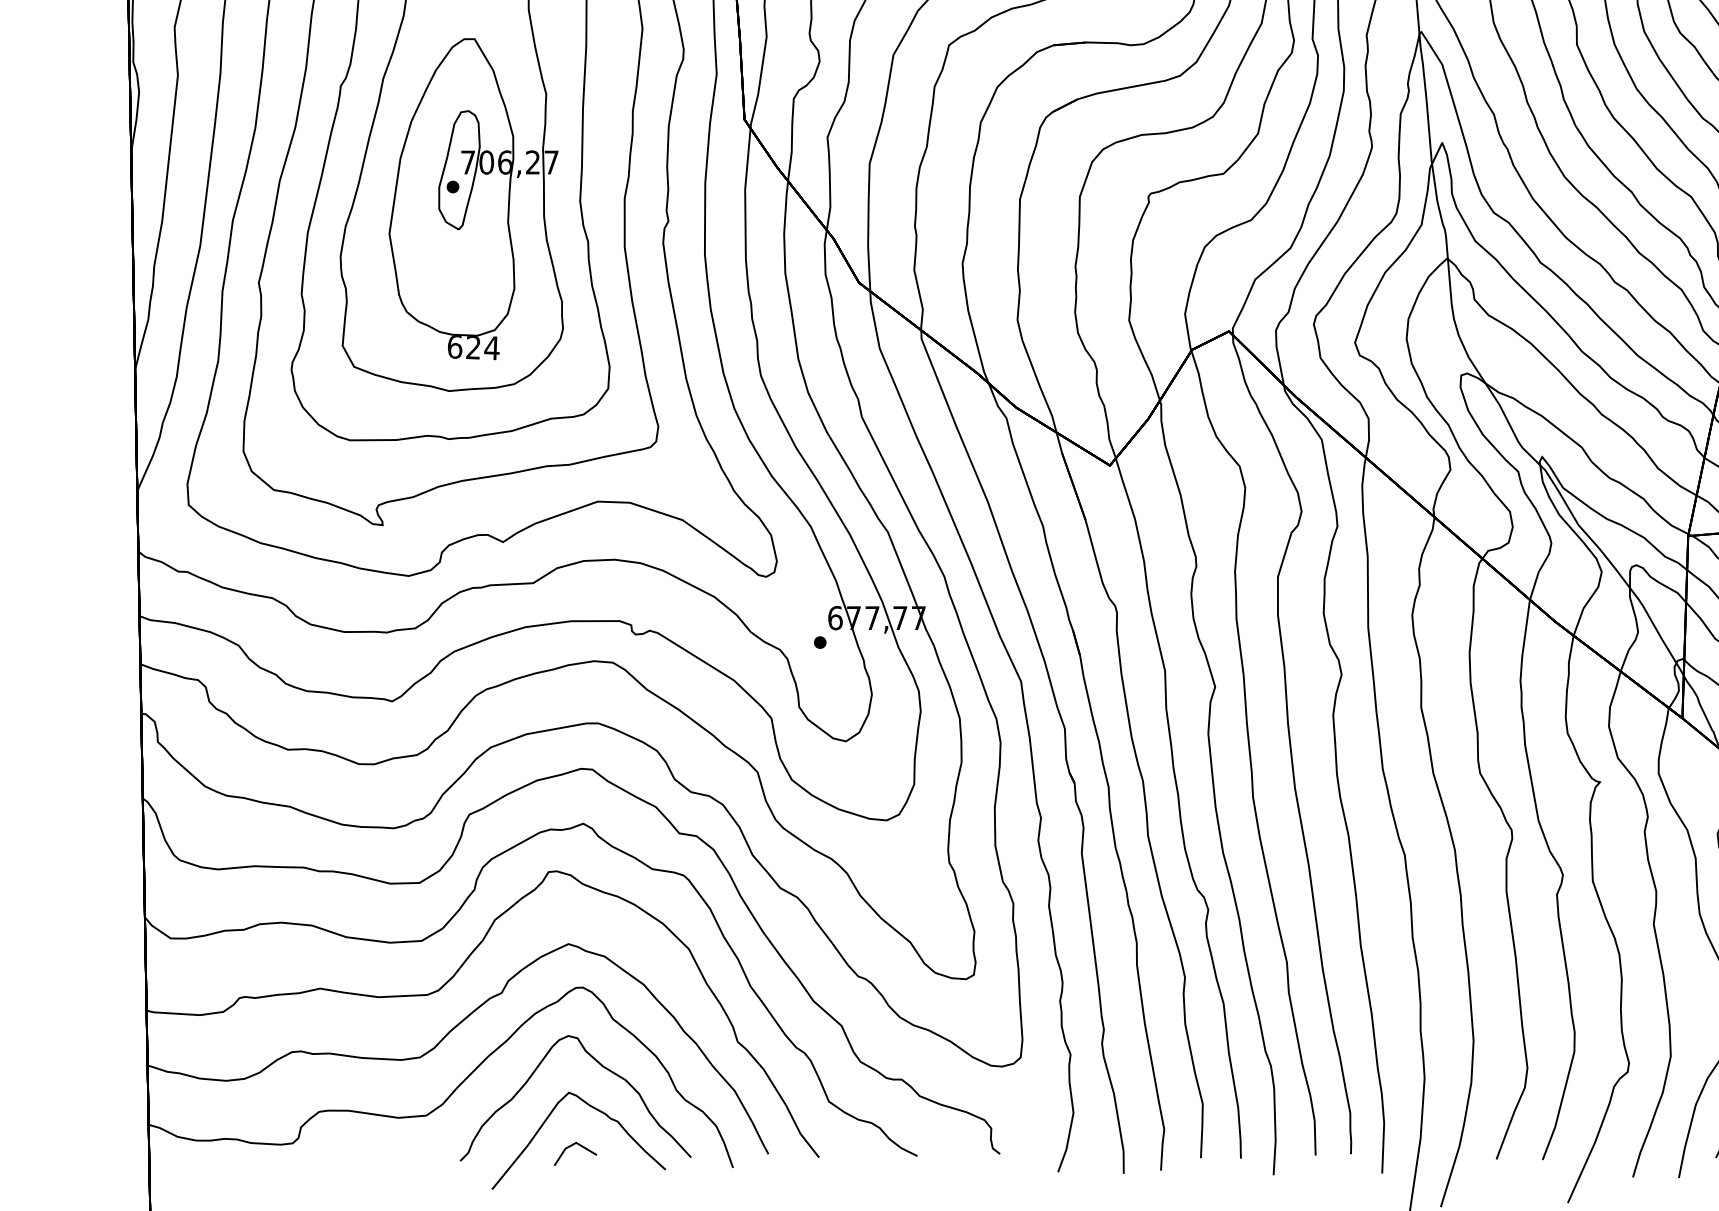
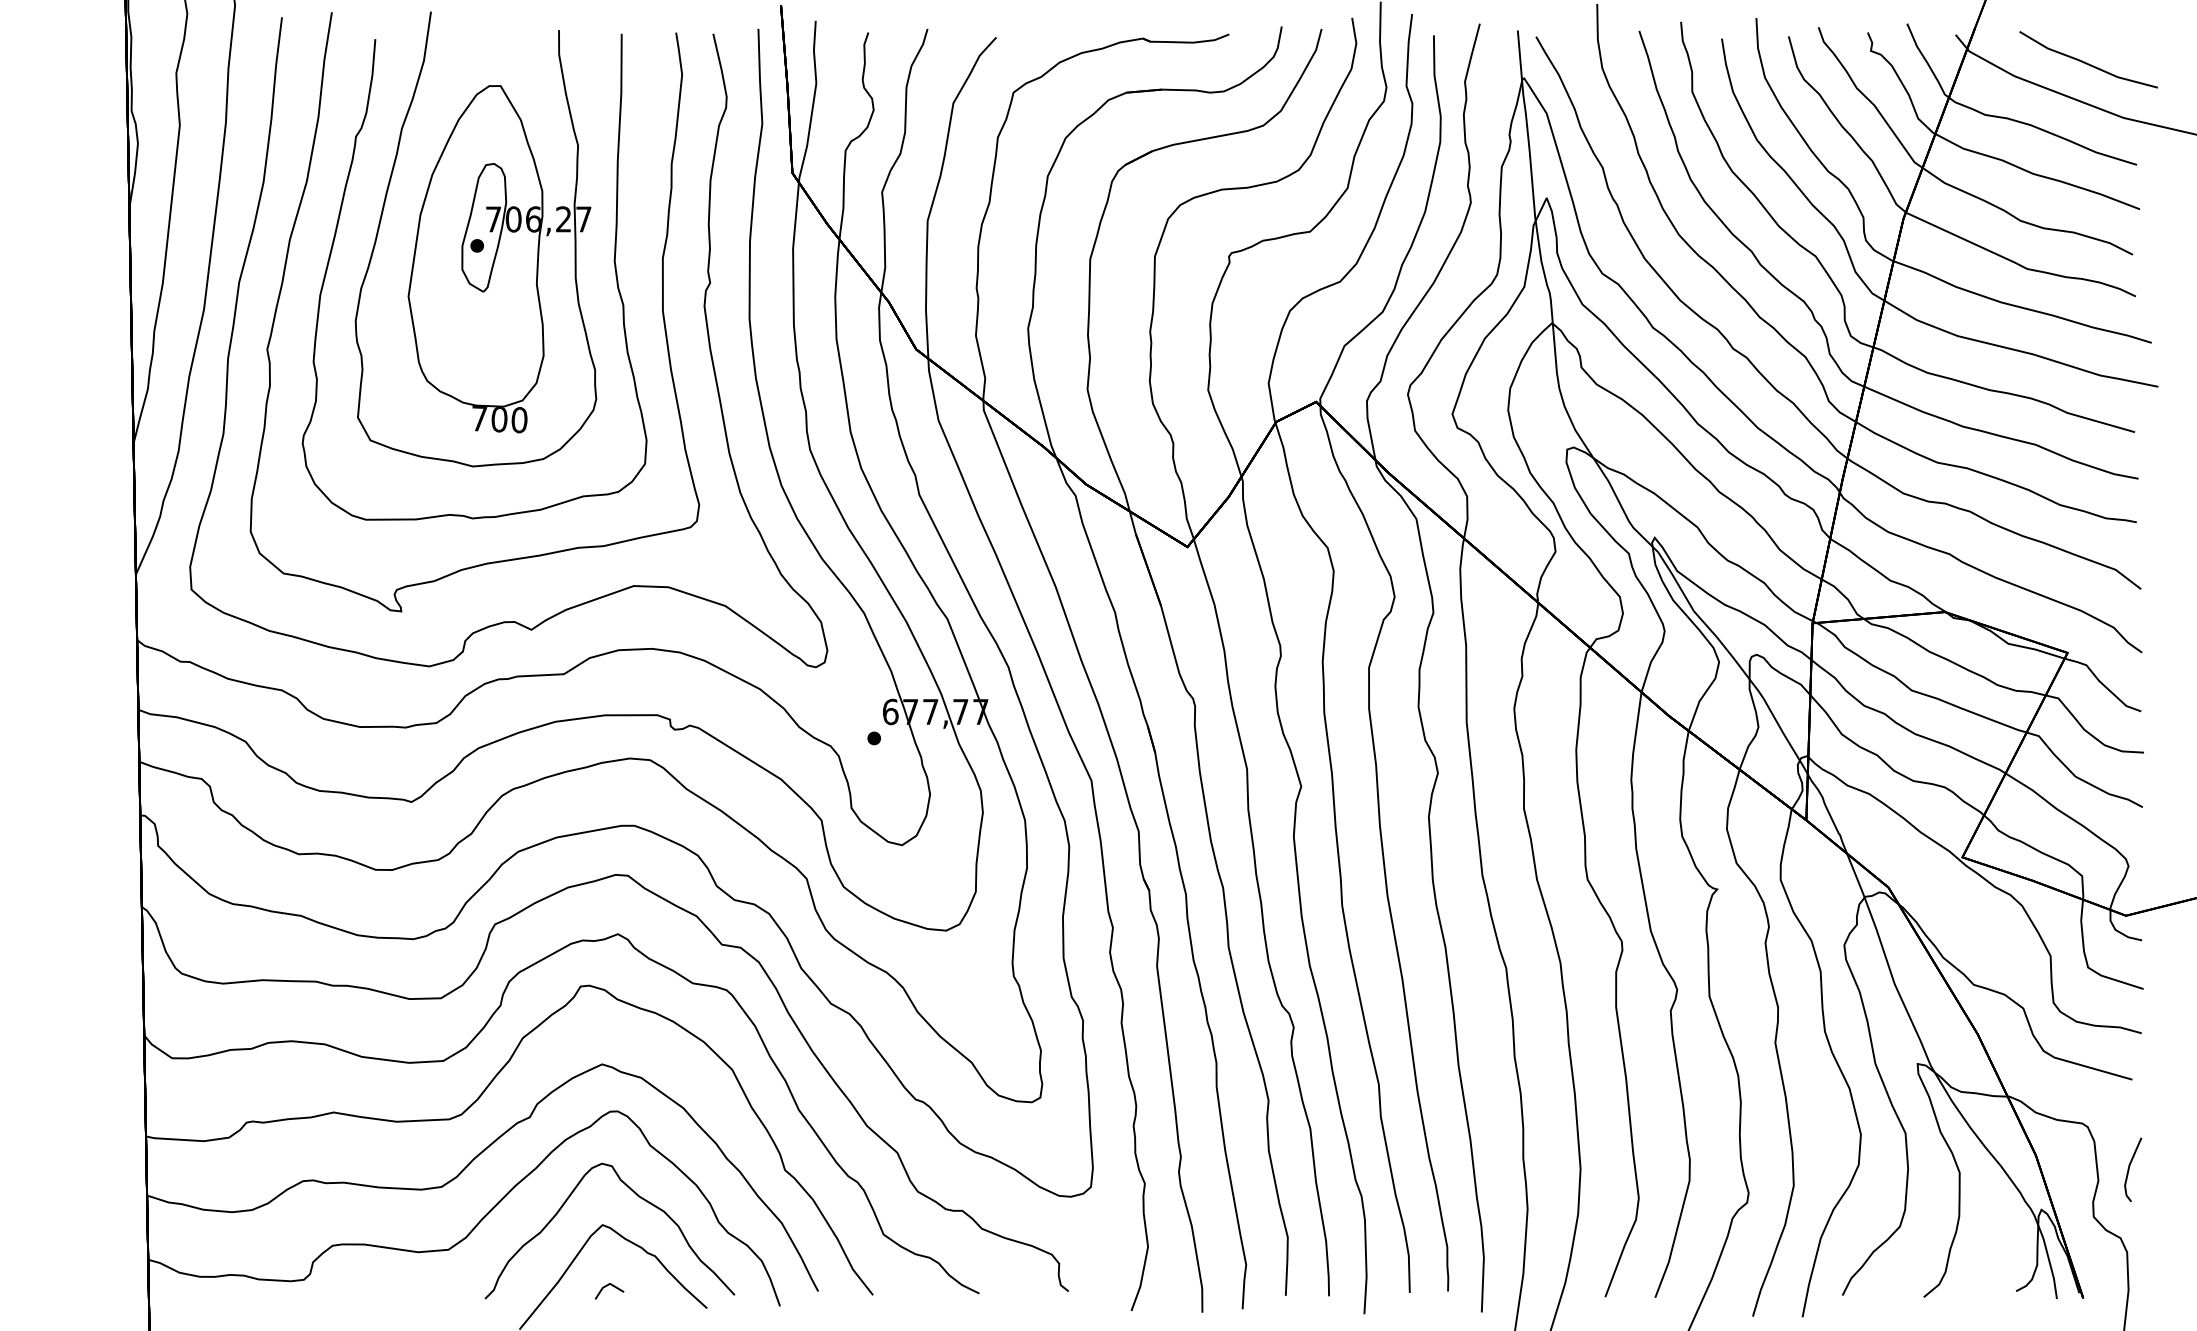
text: (473, 347) -> (499, 419), 624 -> 700
part: (575, 1154) -> (609, 1291), size x0.62

